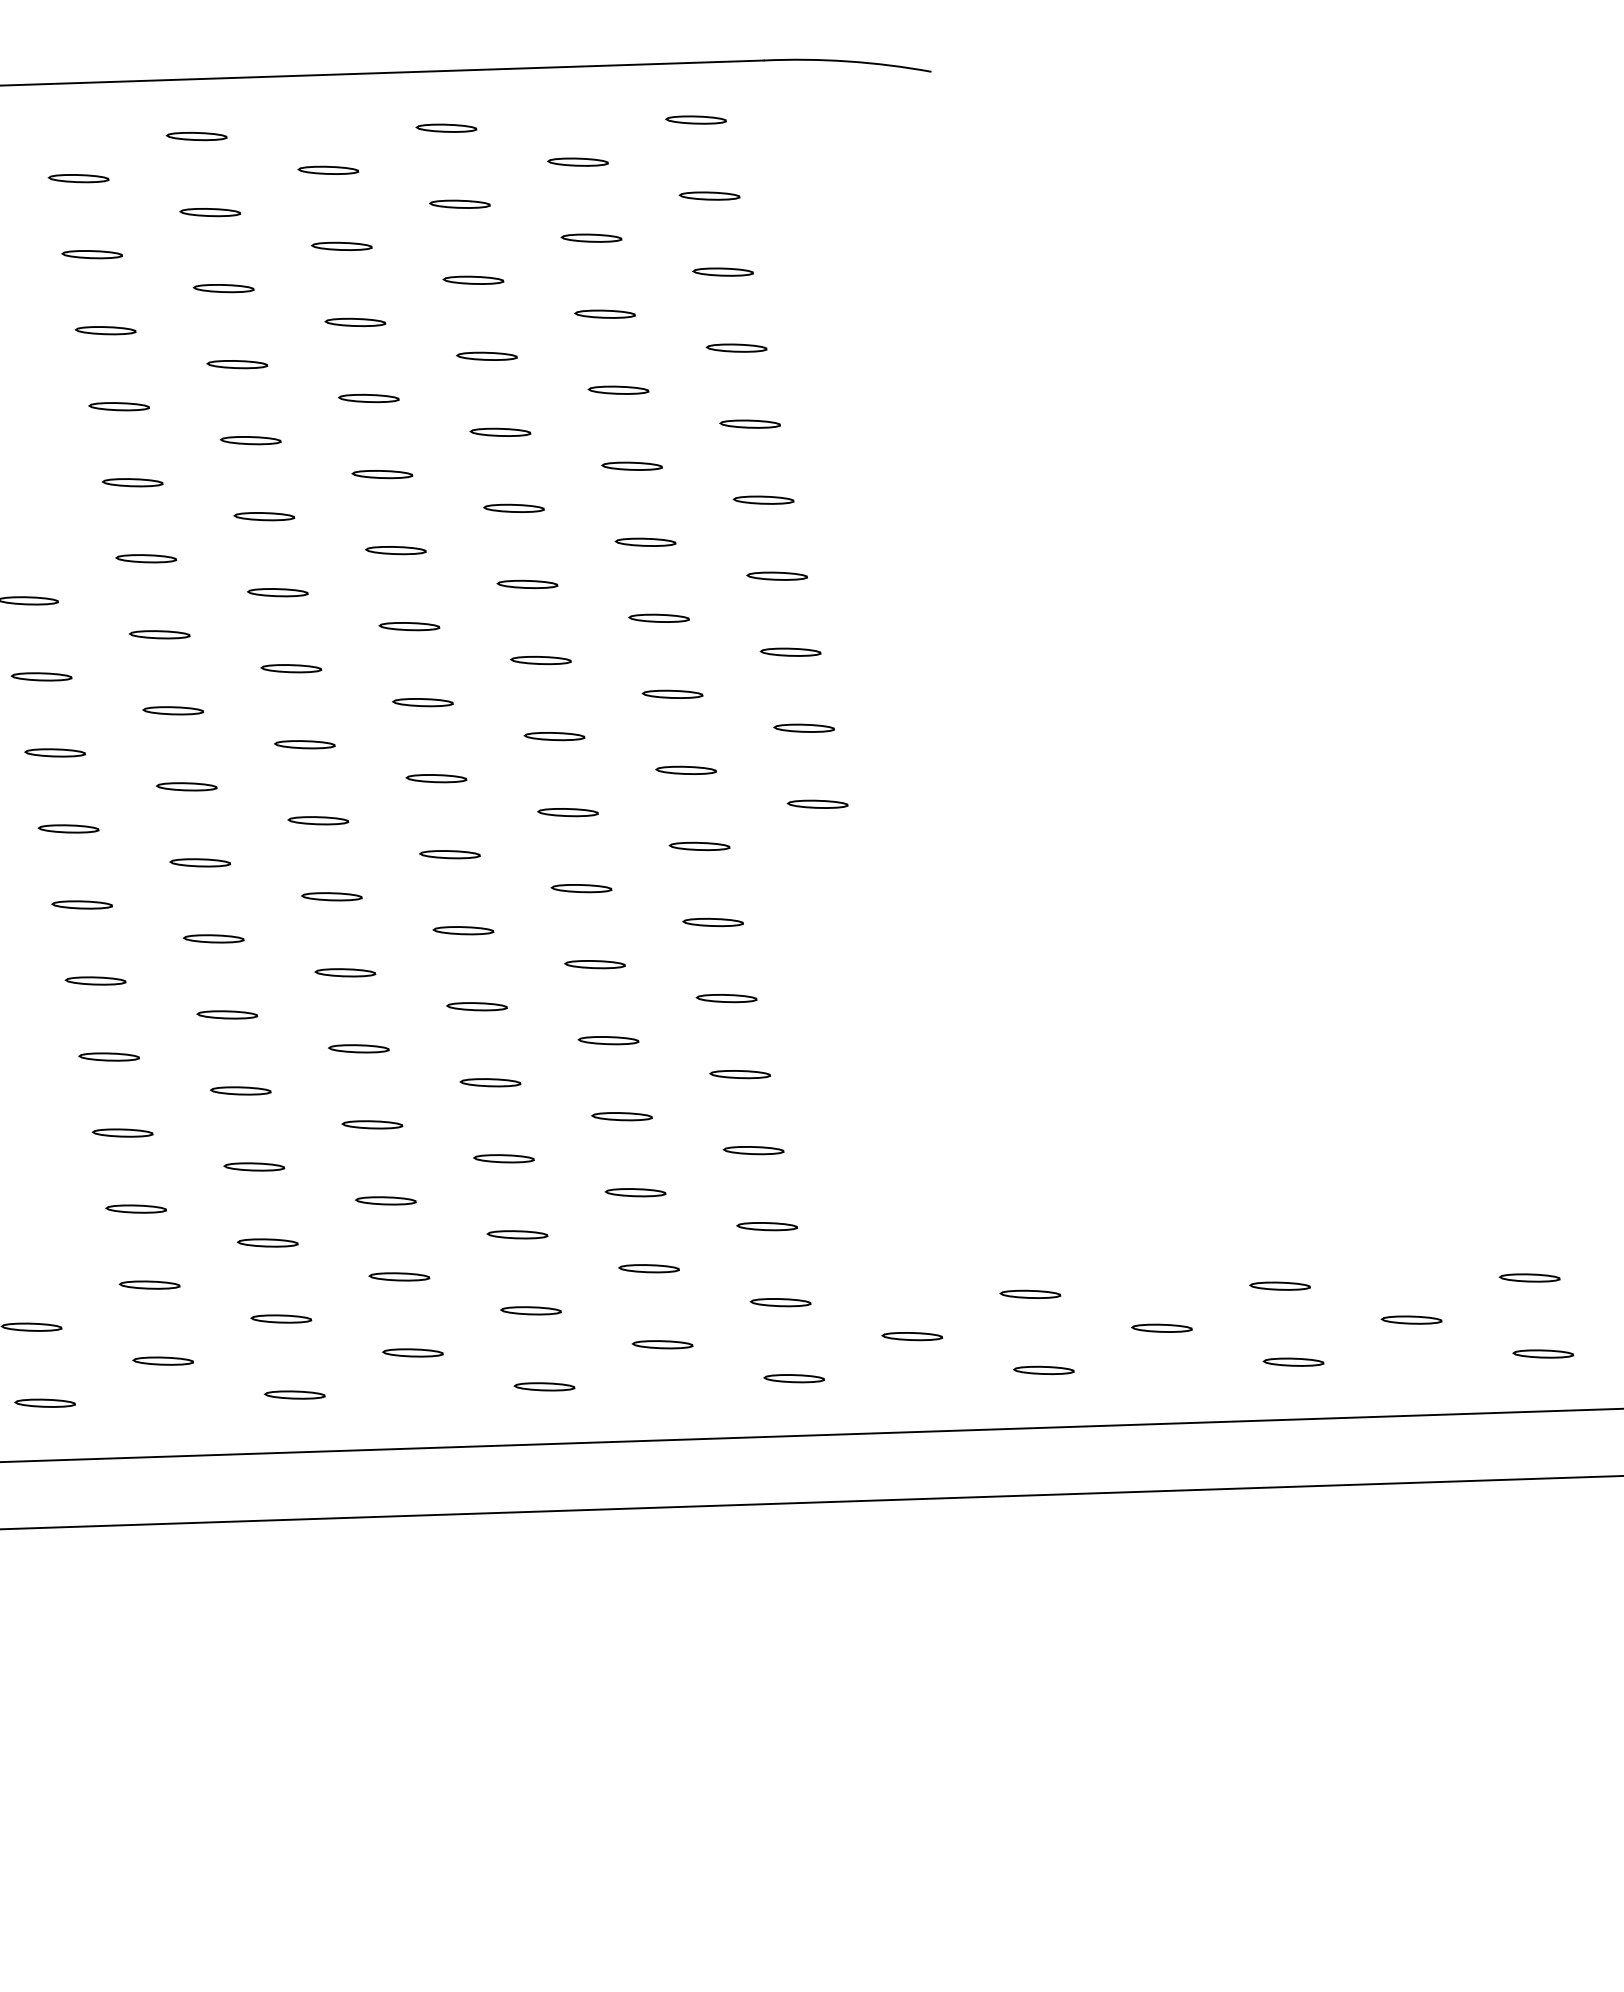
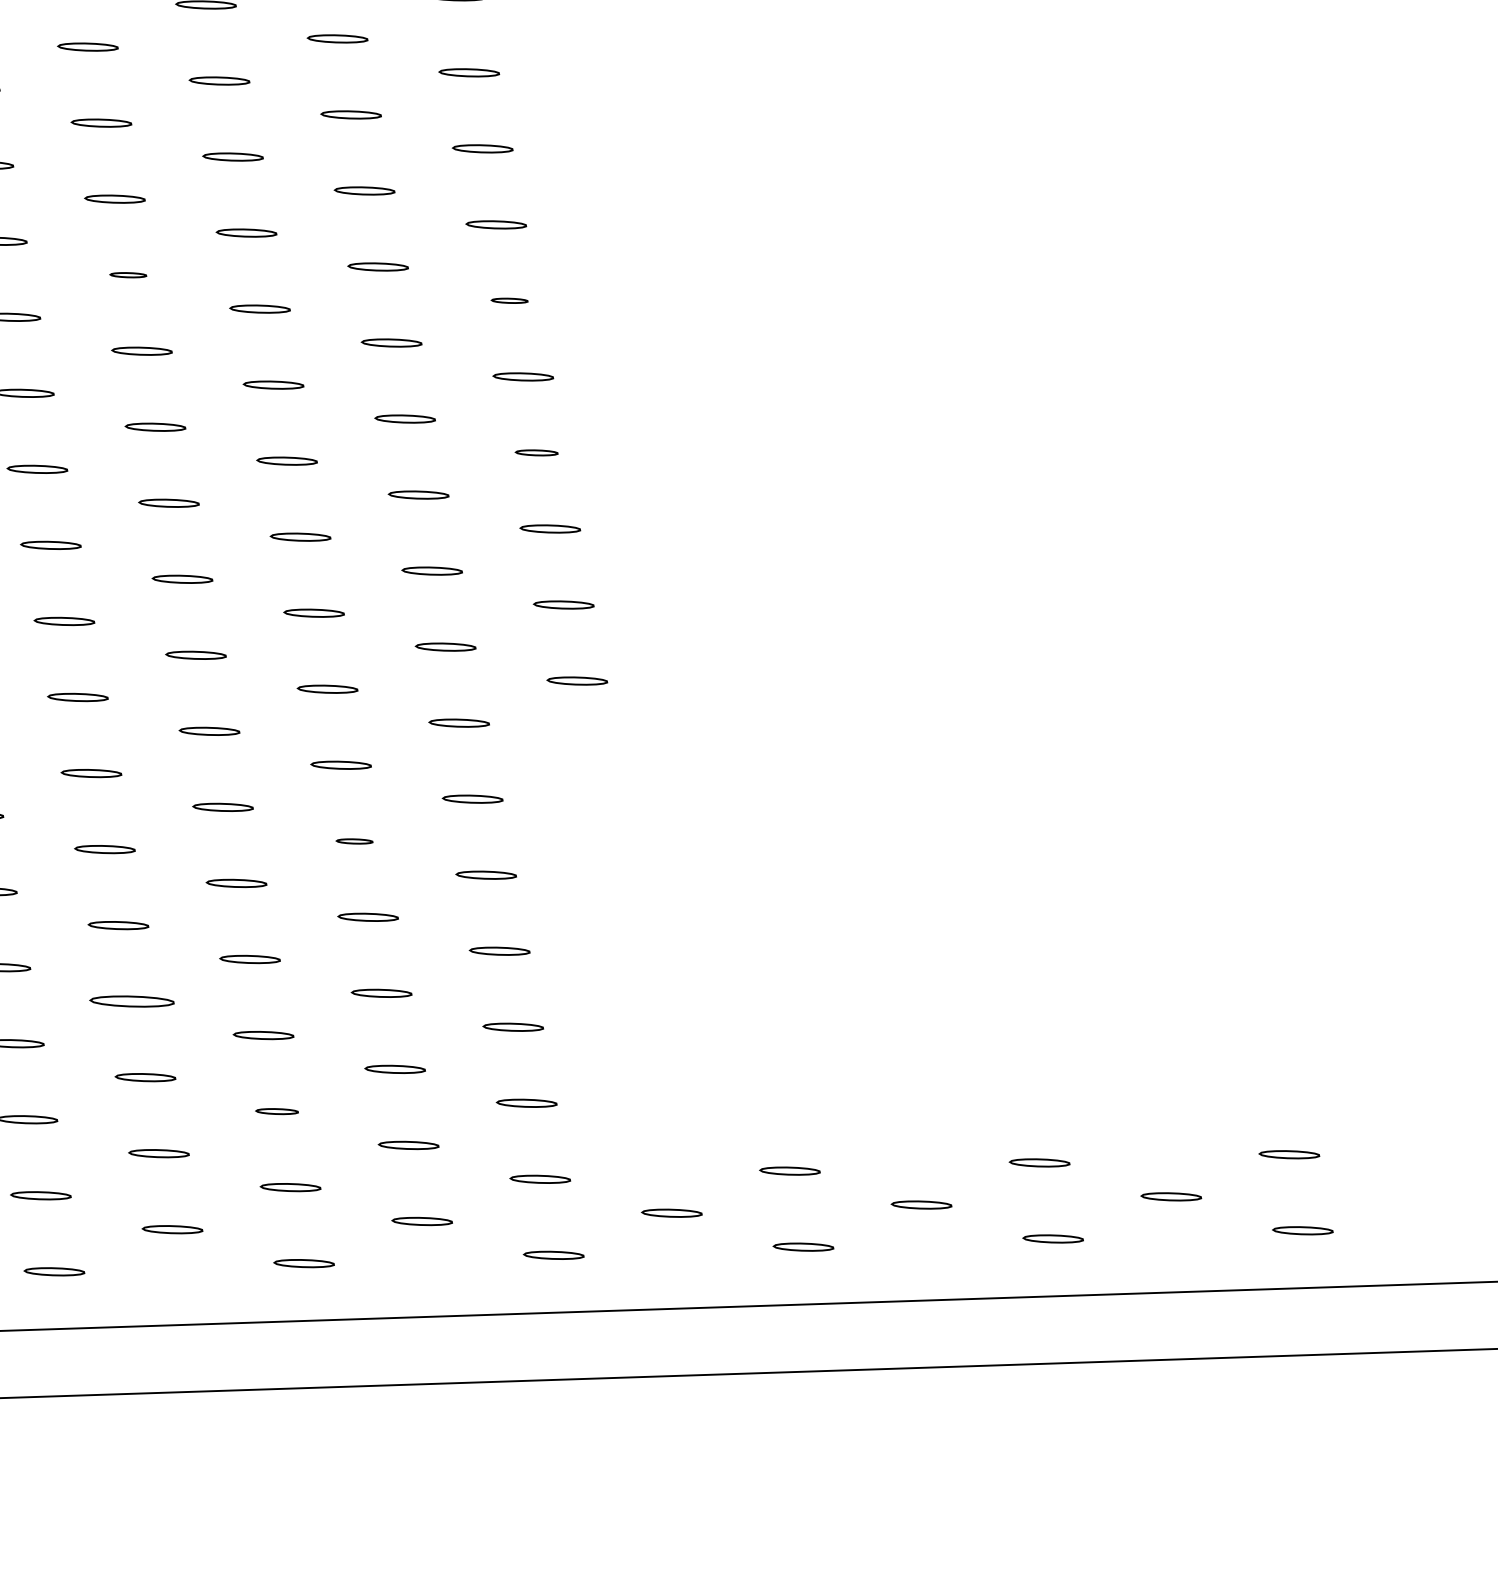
part: (368, 398) -> (128, 275), size x0.6
part: (749, 423) -> (509, 300), size x0.6
part: (776, 575) -> (536, 452), size x0.7
part: (594, 964) -> (354, 841), size x0.6
part: (372, 1124) -> (132, 1001), size x1.4
part: (517, 1234) -> (277, 1111), size x0.7

